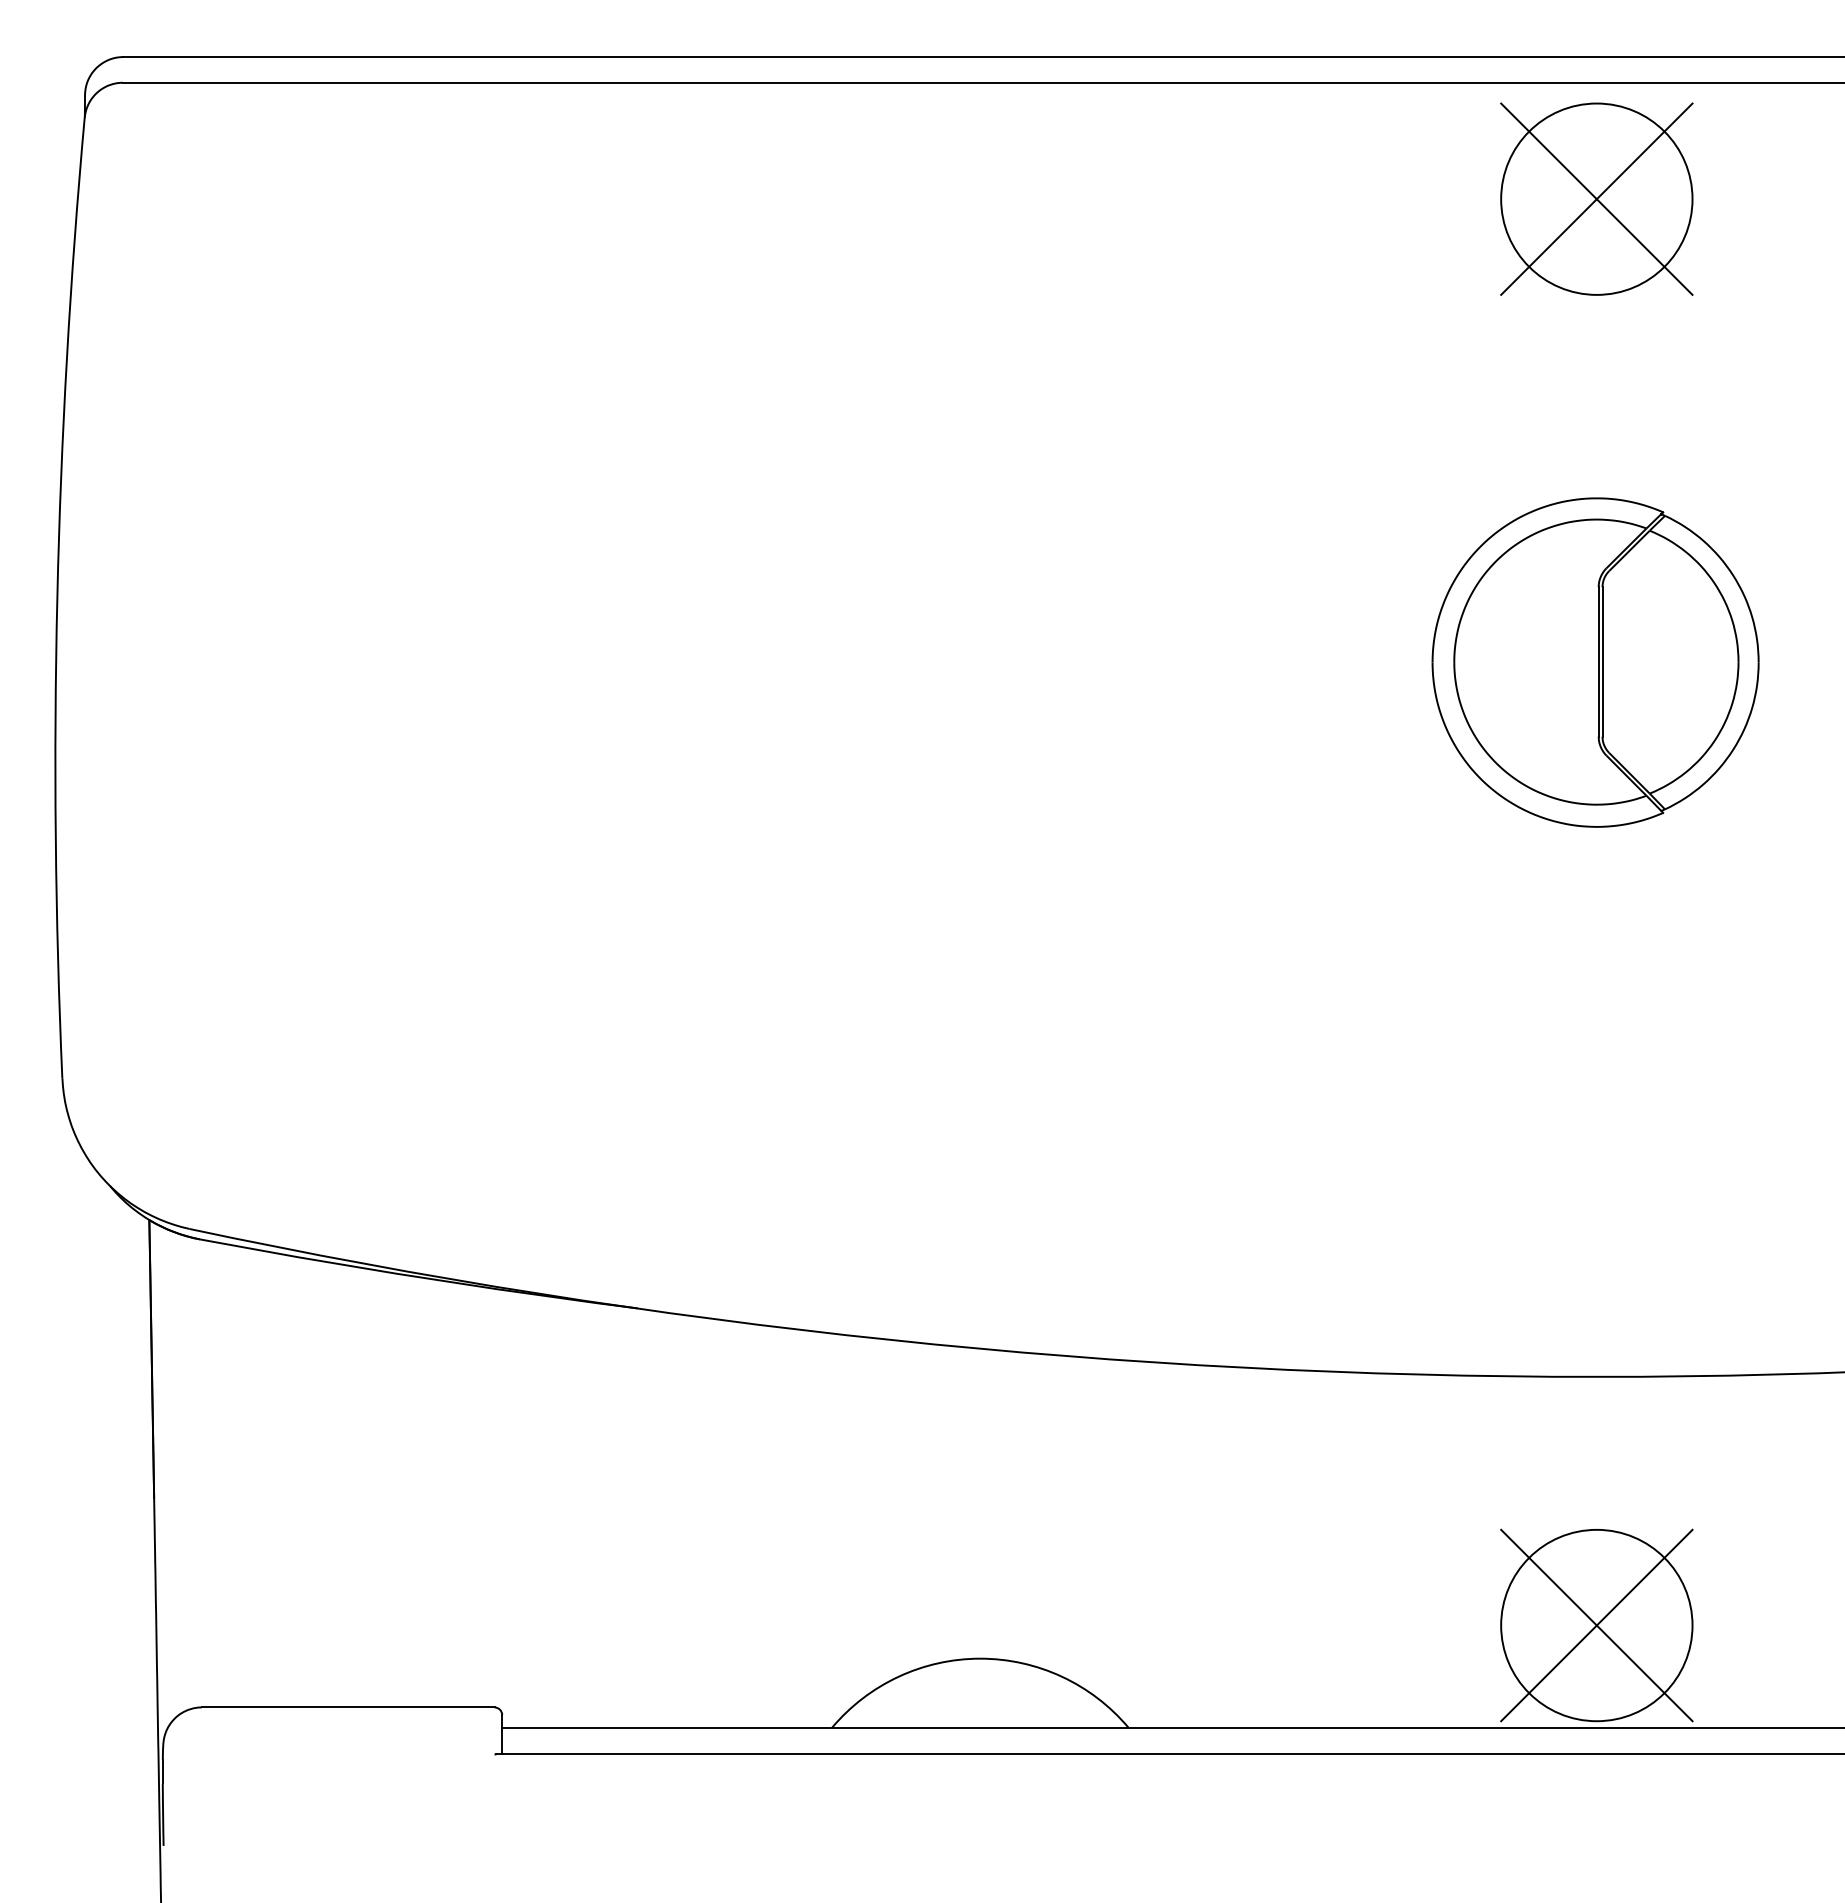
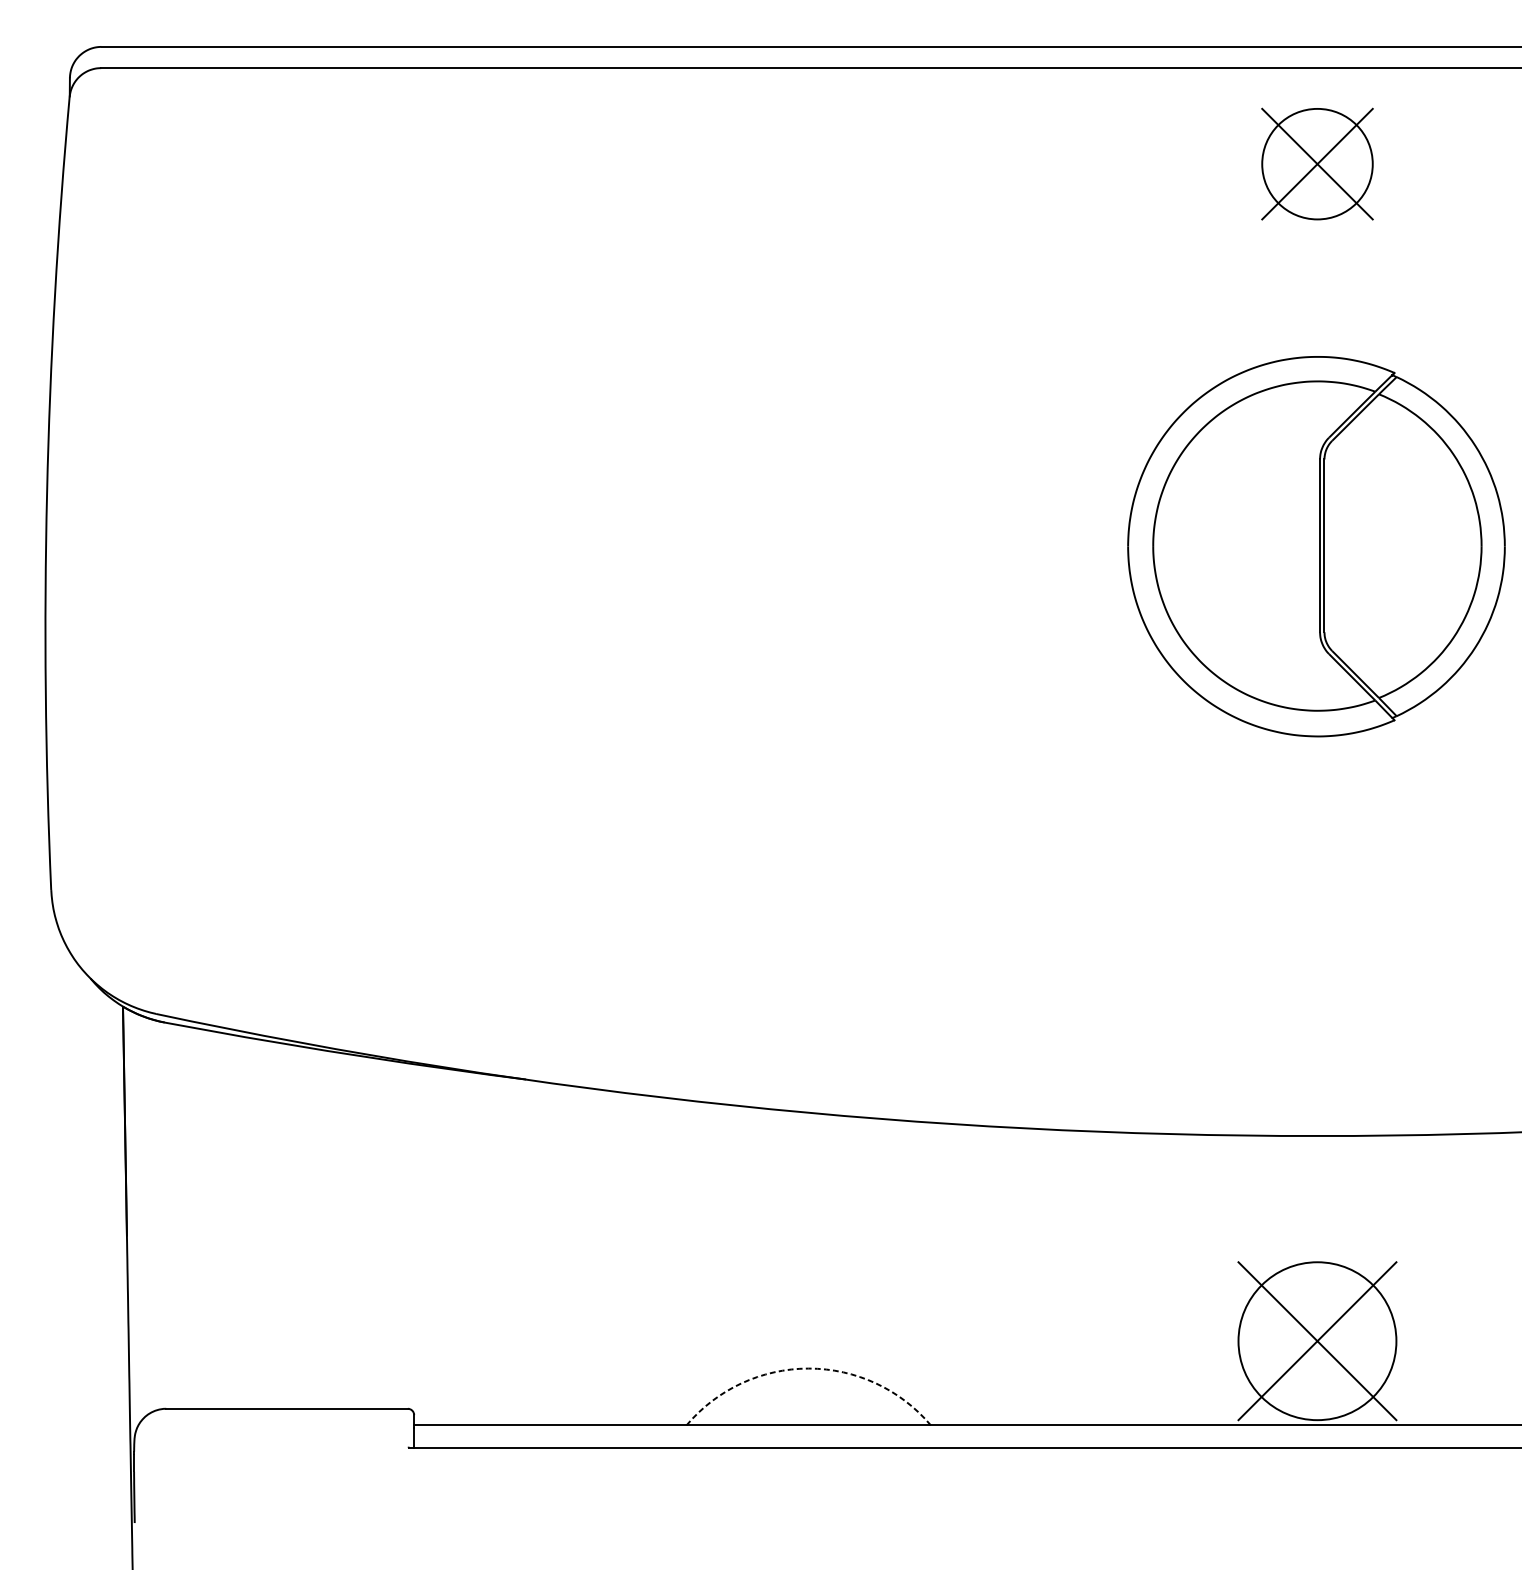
part: (1596, 198) -> (1317, 163), size x0.7
part: (1595, 662) -> (1316, 546), size x1.4
arc: (980, 1658) -> (808, 1368), solid -> dashed

